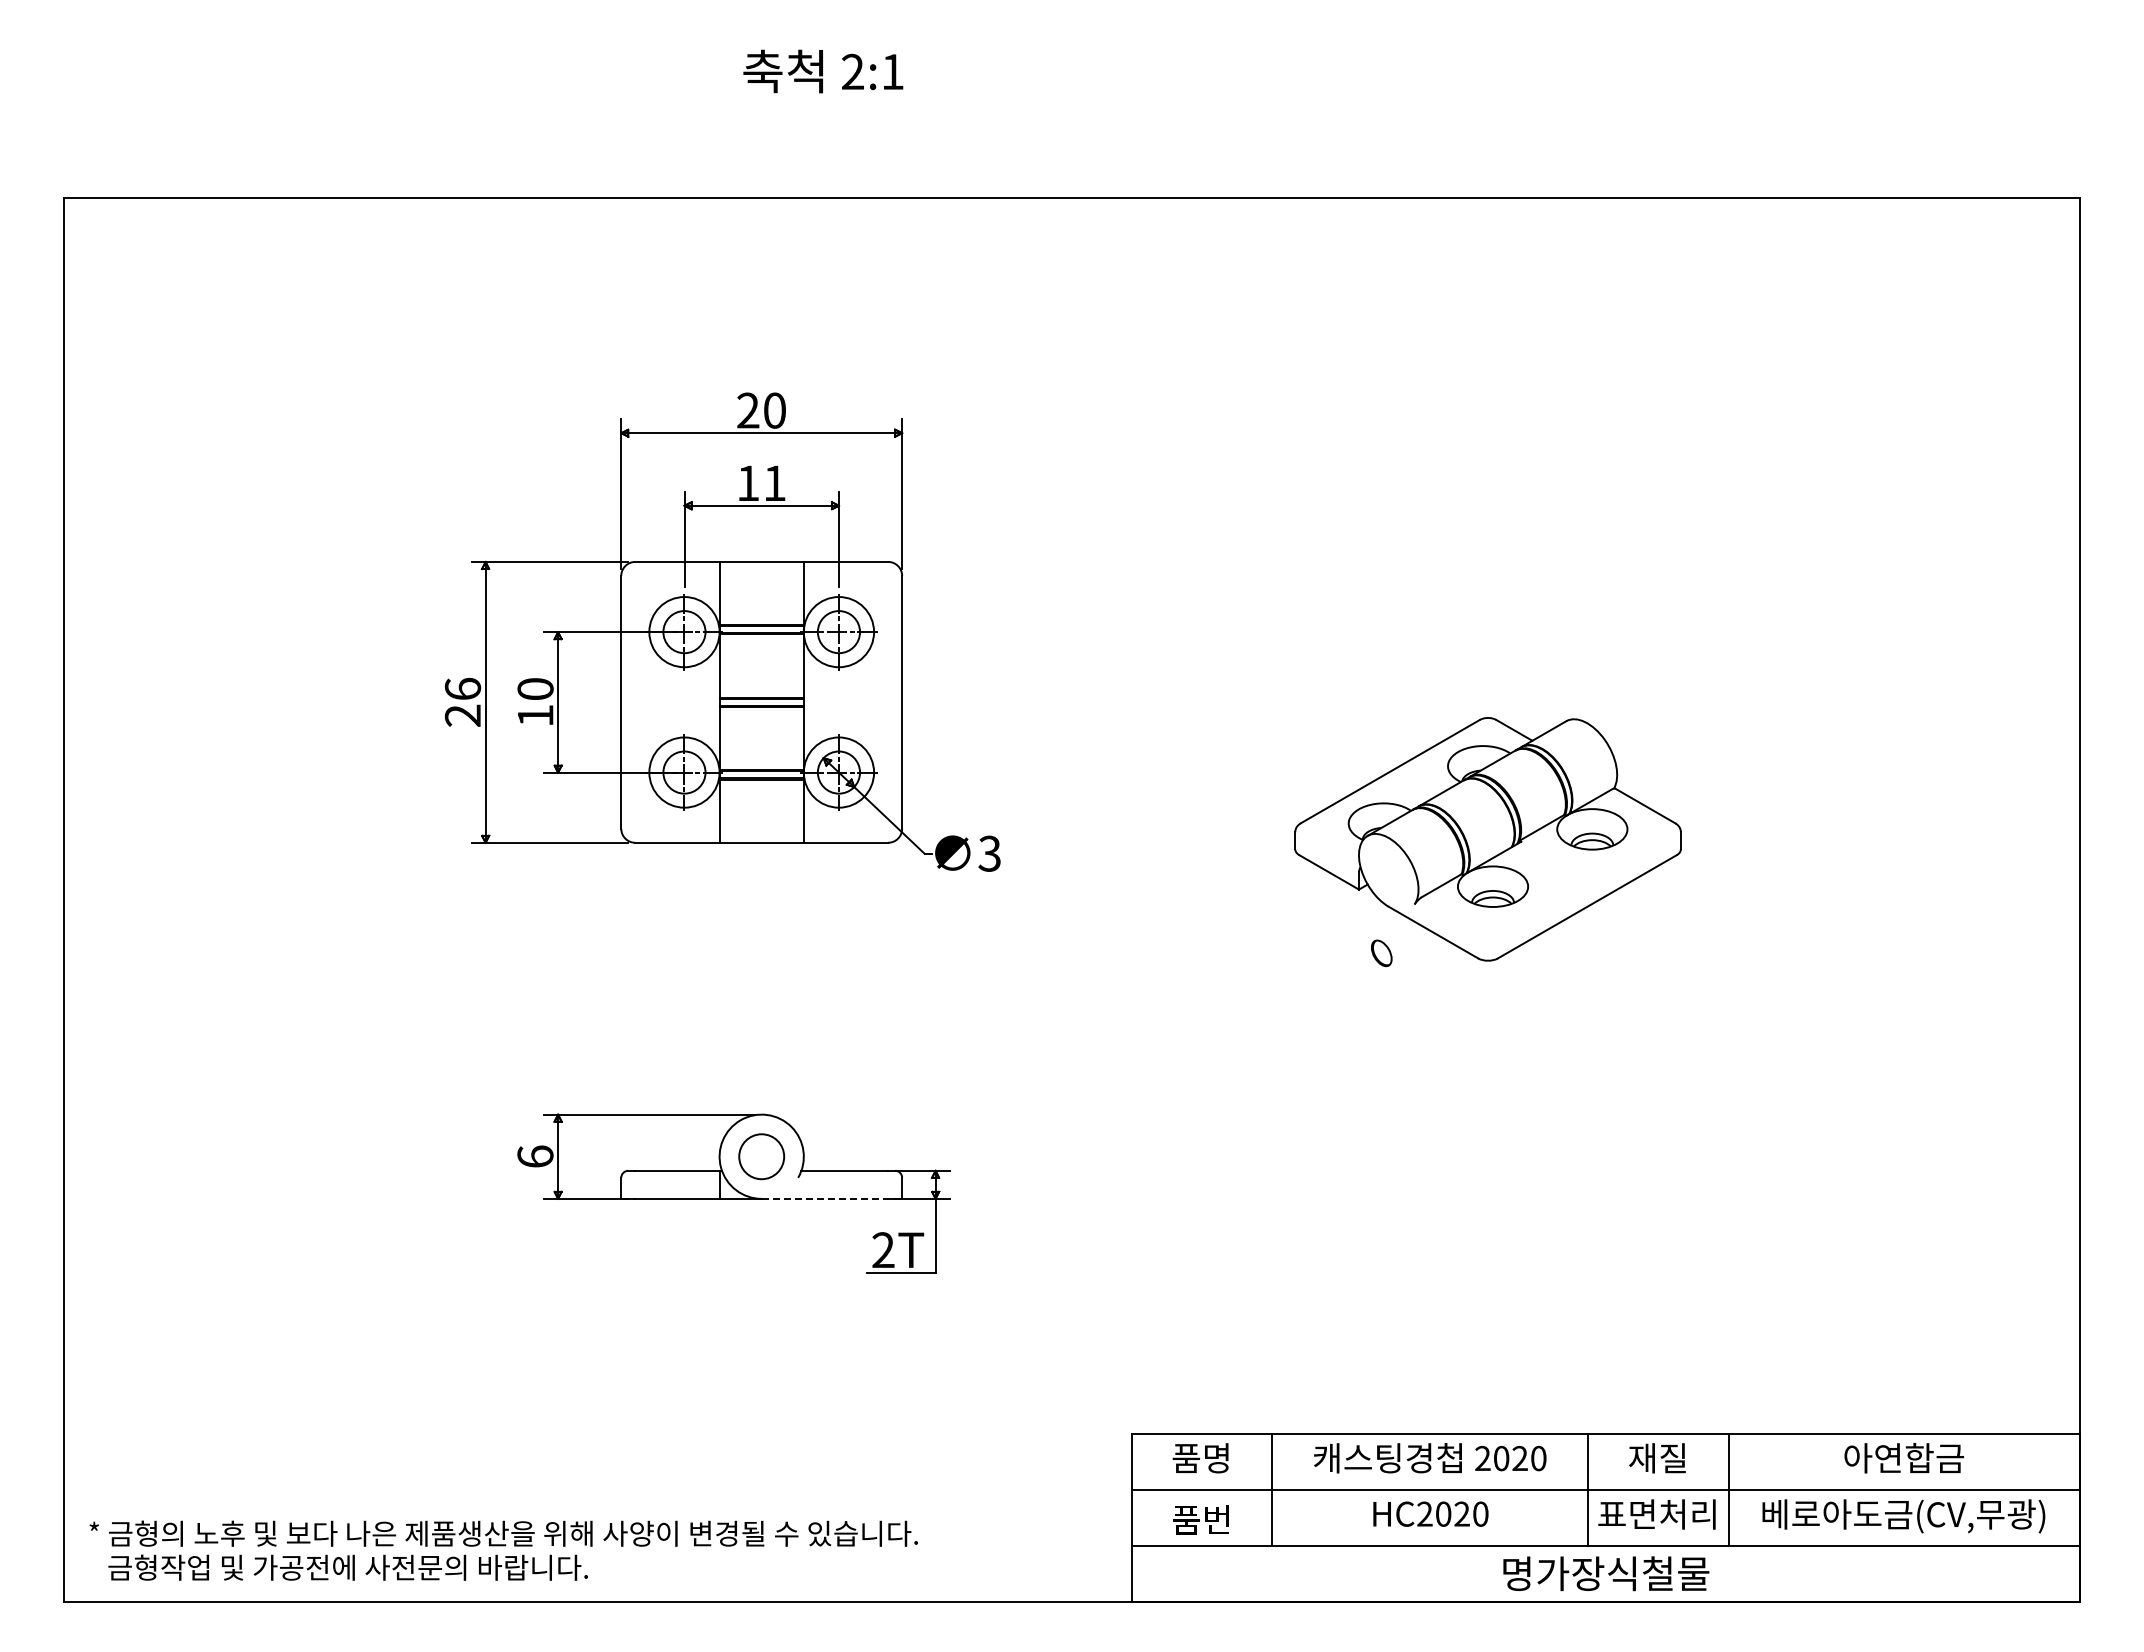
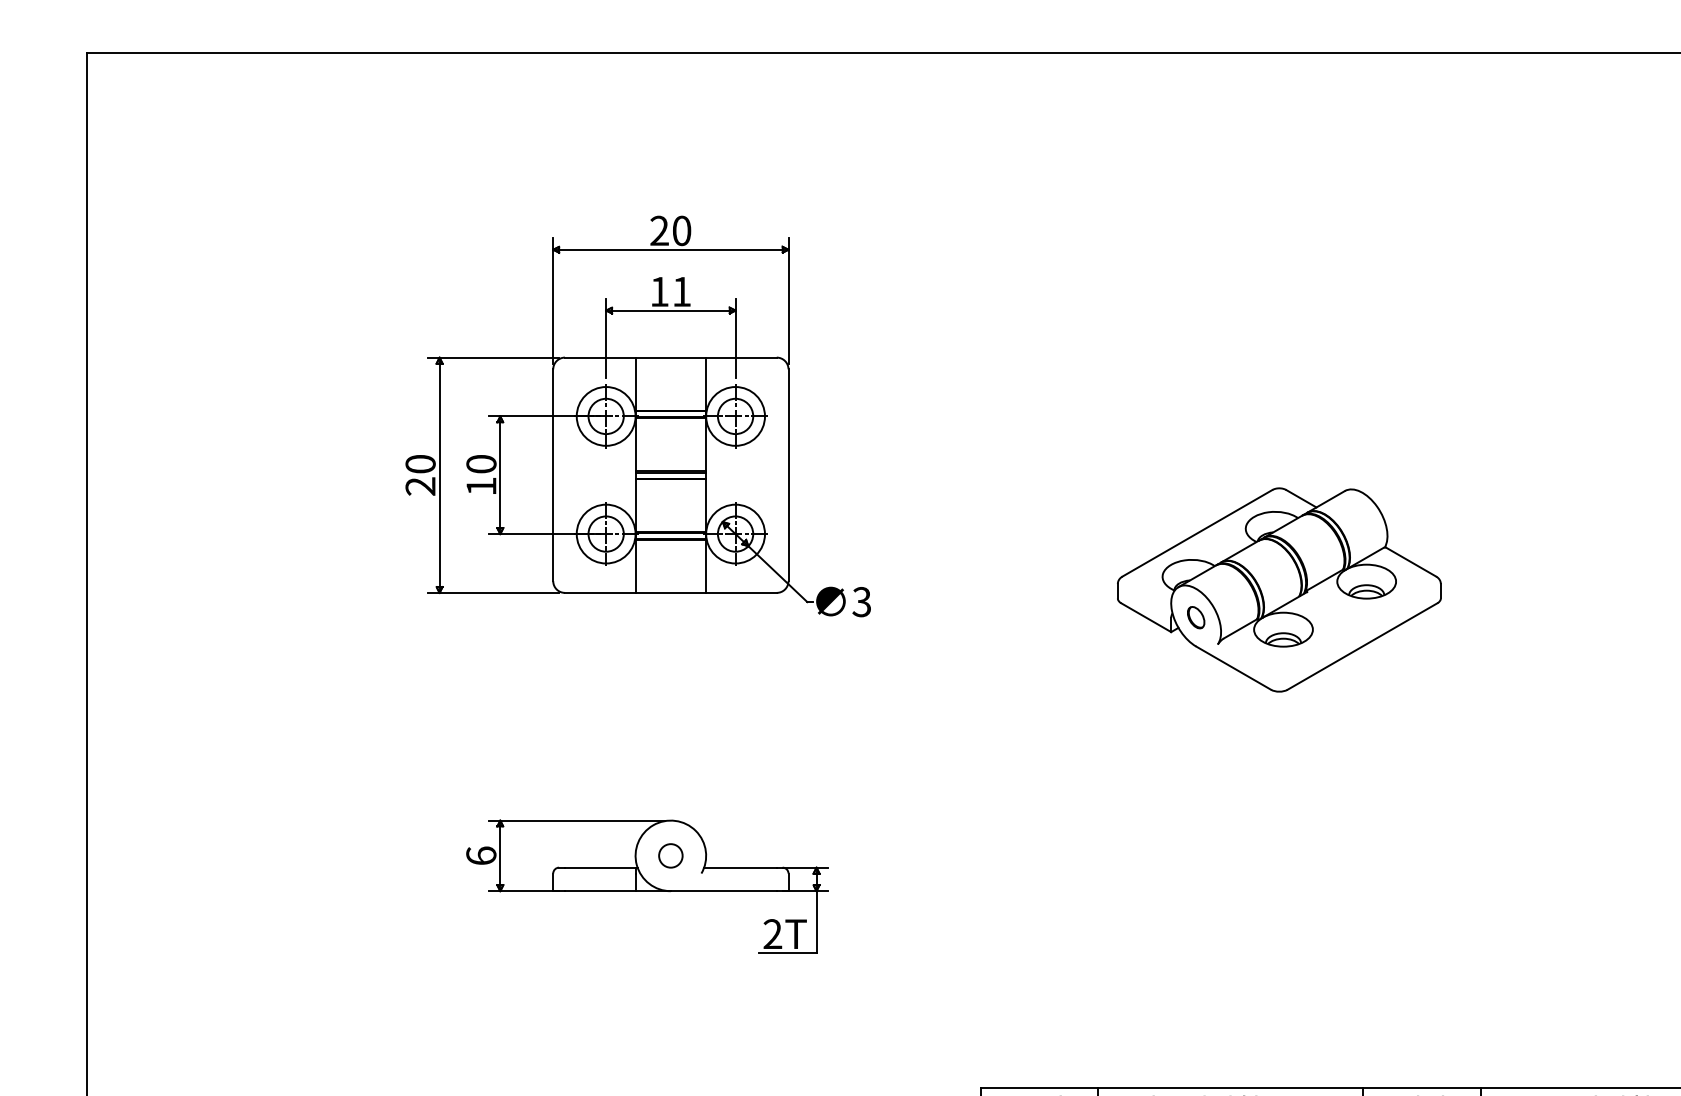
text: (462, 688) -> (420, 463), 26 -> 20
part: (1381, 953) -> (1195, 617), moved
circle: (761, 1156) -> (670, 855), size x0.62
line: (825, 1198) -> (724, 890), dashed -> solid

